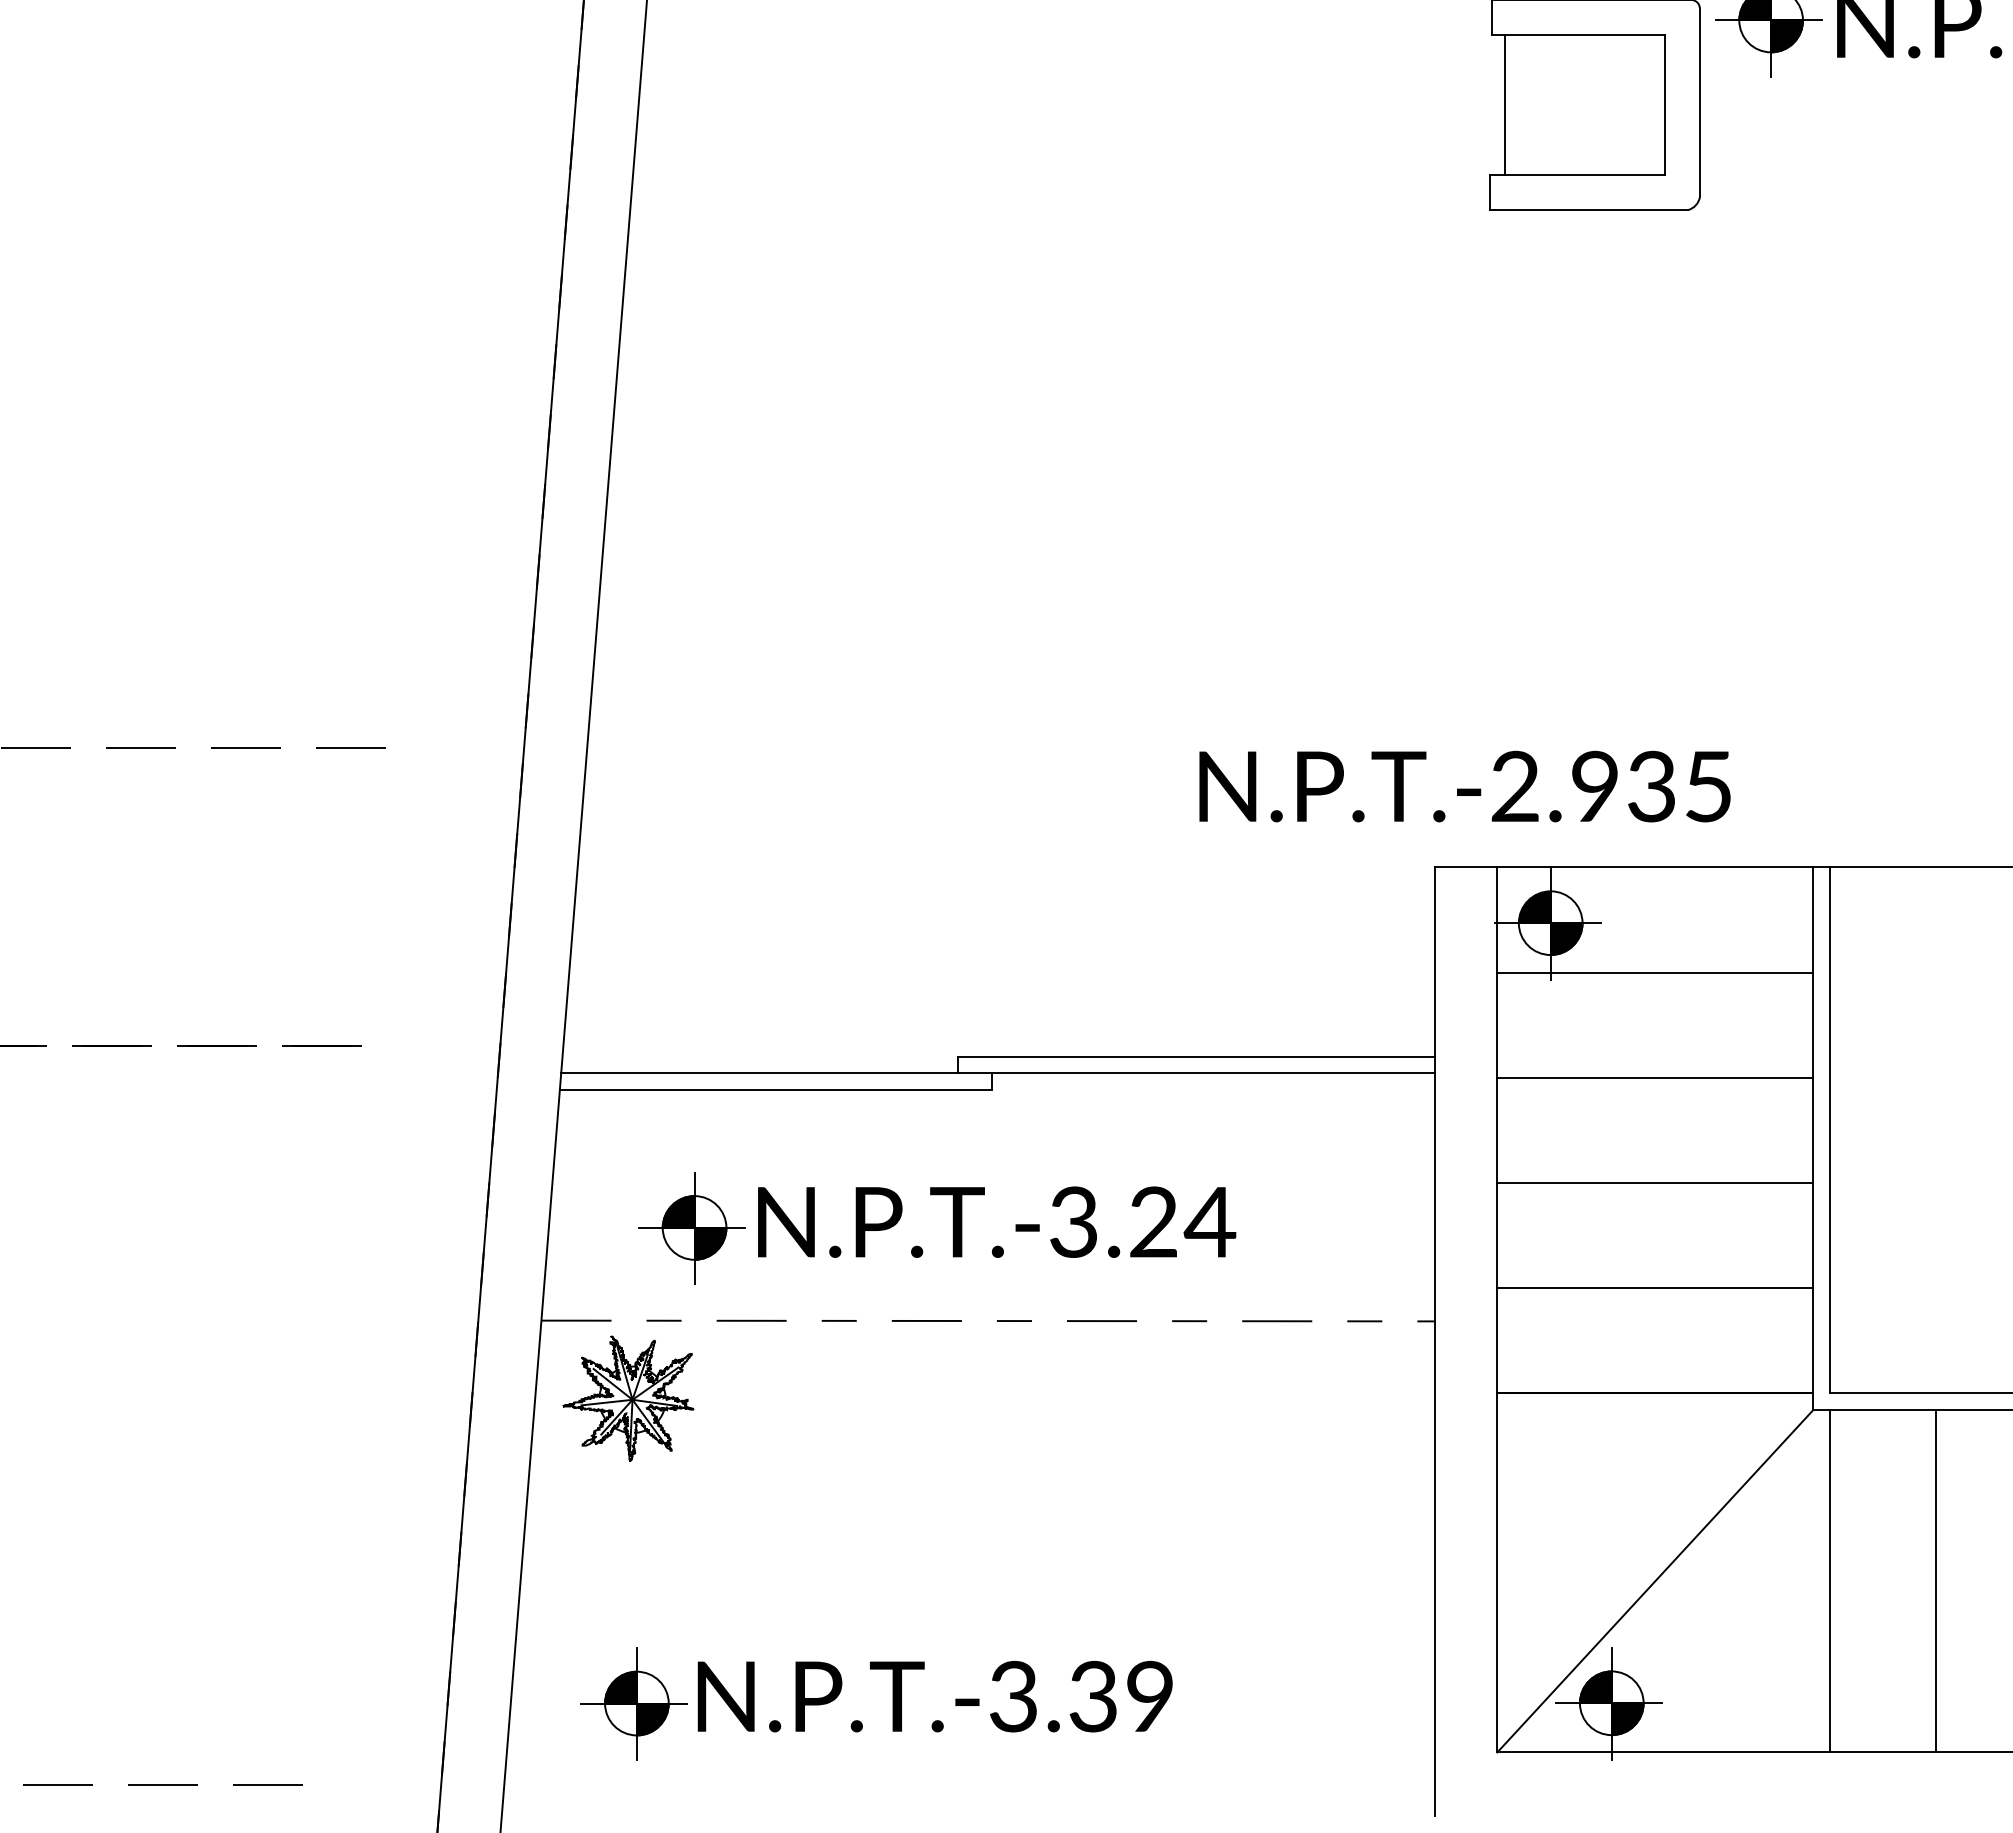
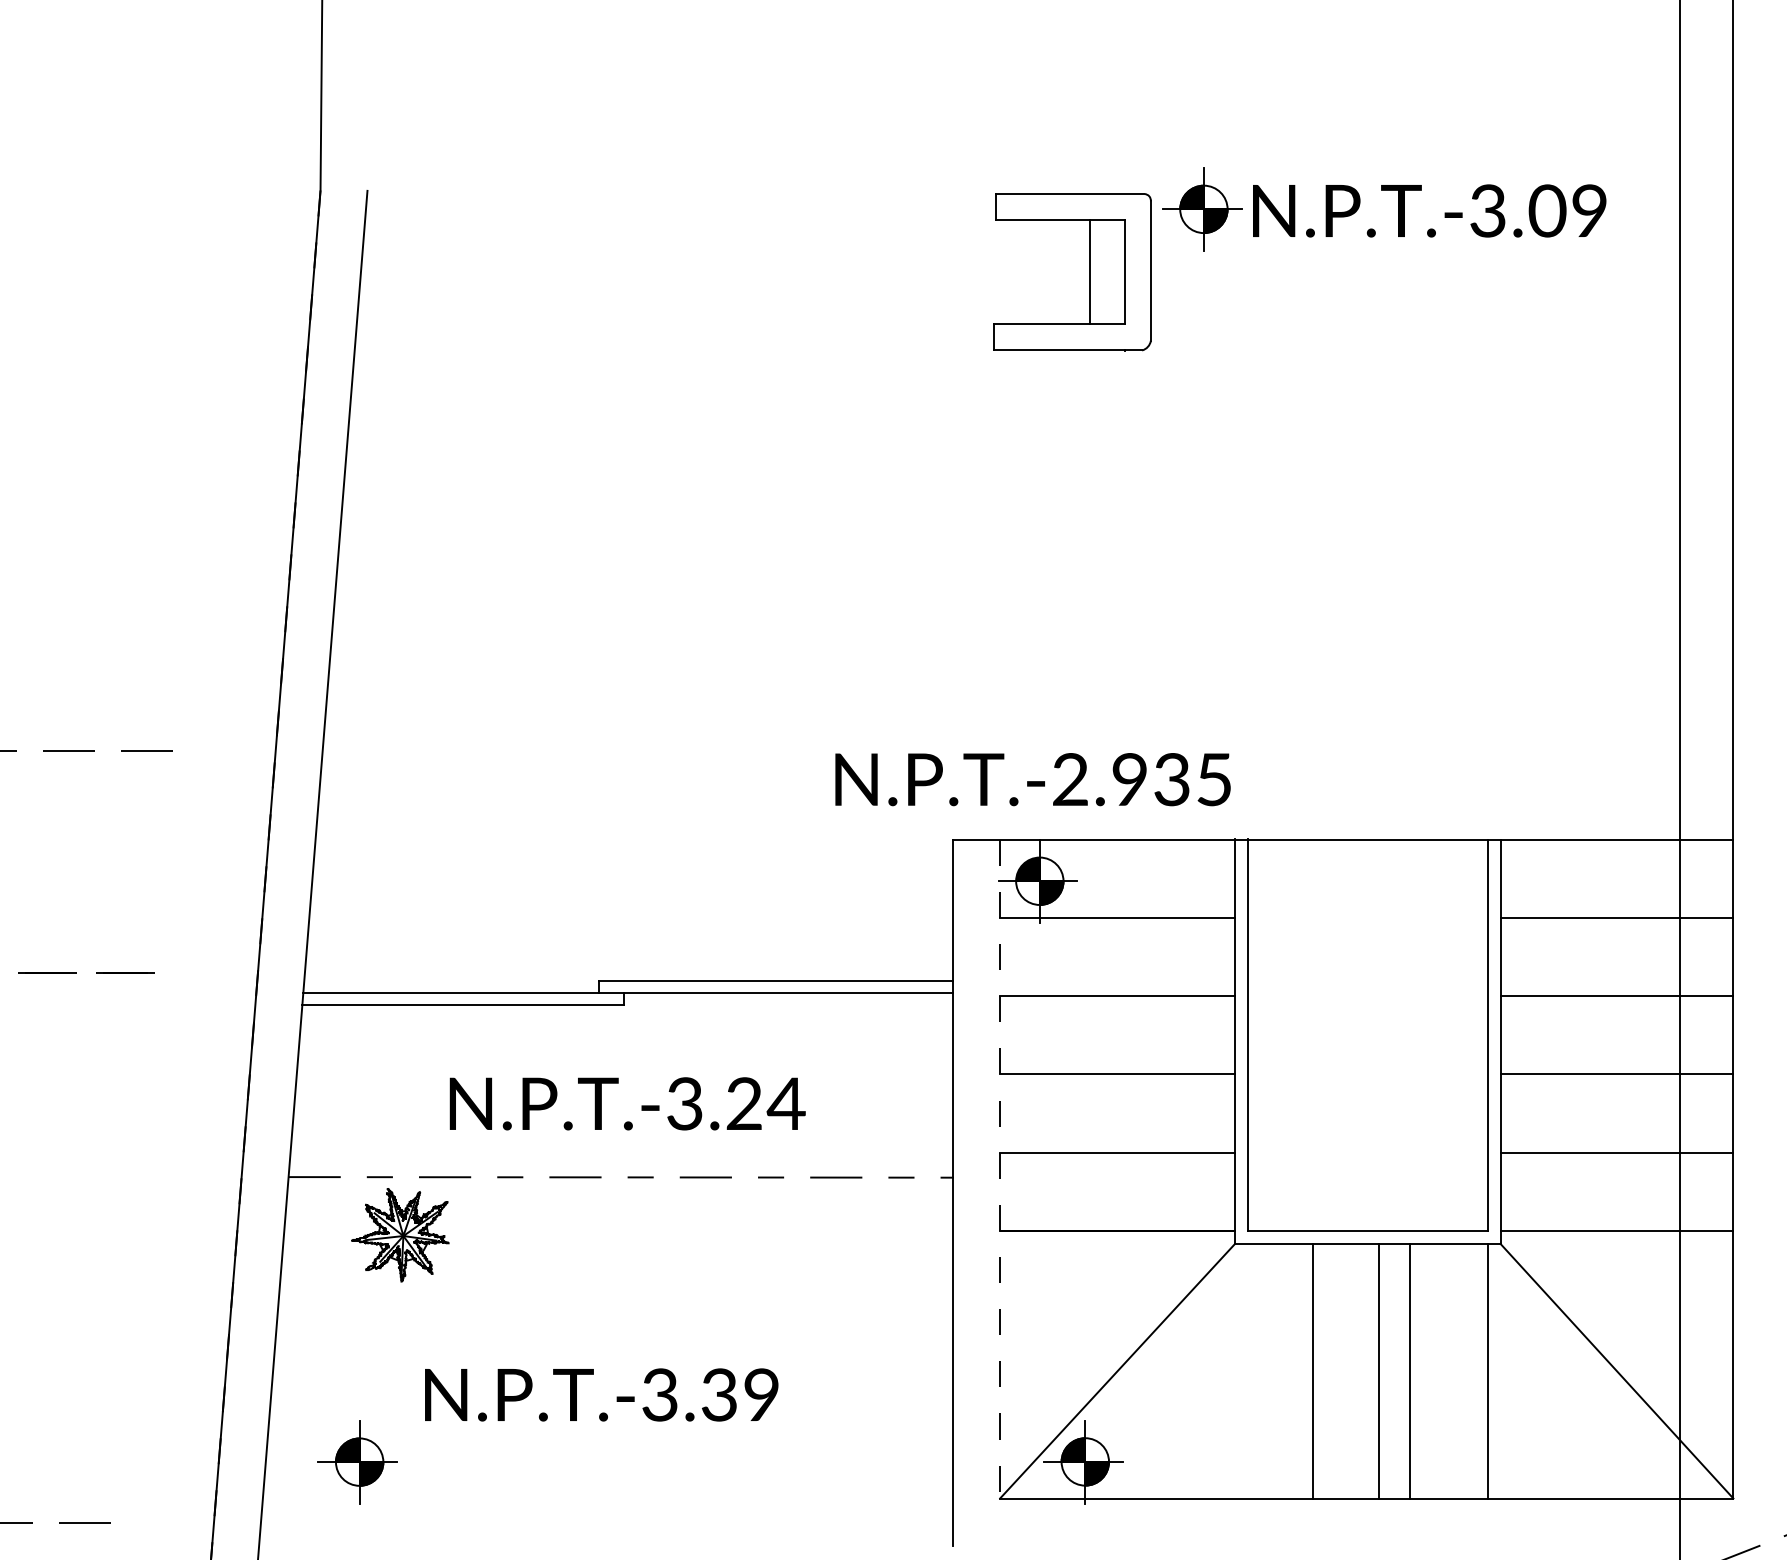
line: (1504, 103) -> (1089, 271), moved
text: (1464, 786) -> (1032, 779), moved
part: (691, 1228) -> (400, 1108), removed
line: (1497, 1310) -> (1000, 1169), solid -> dashed
part: (628, 1399) -> (400, 1235), moved
line: (1831, 1580) -> (1313, 1370), moved
line: (1935, 1580) -> (1378, 1370), moved
text: (934, 1695) -> (601, 1394), moved

